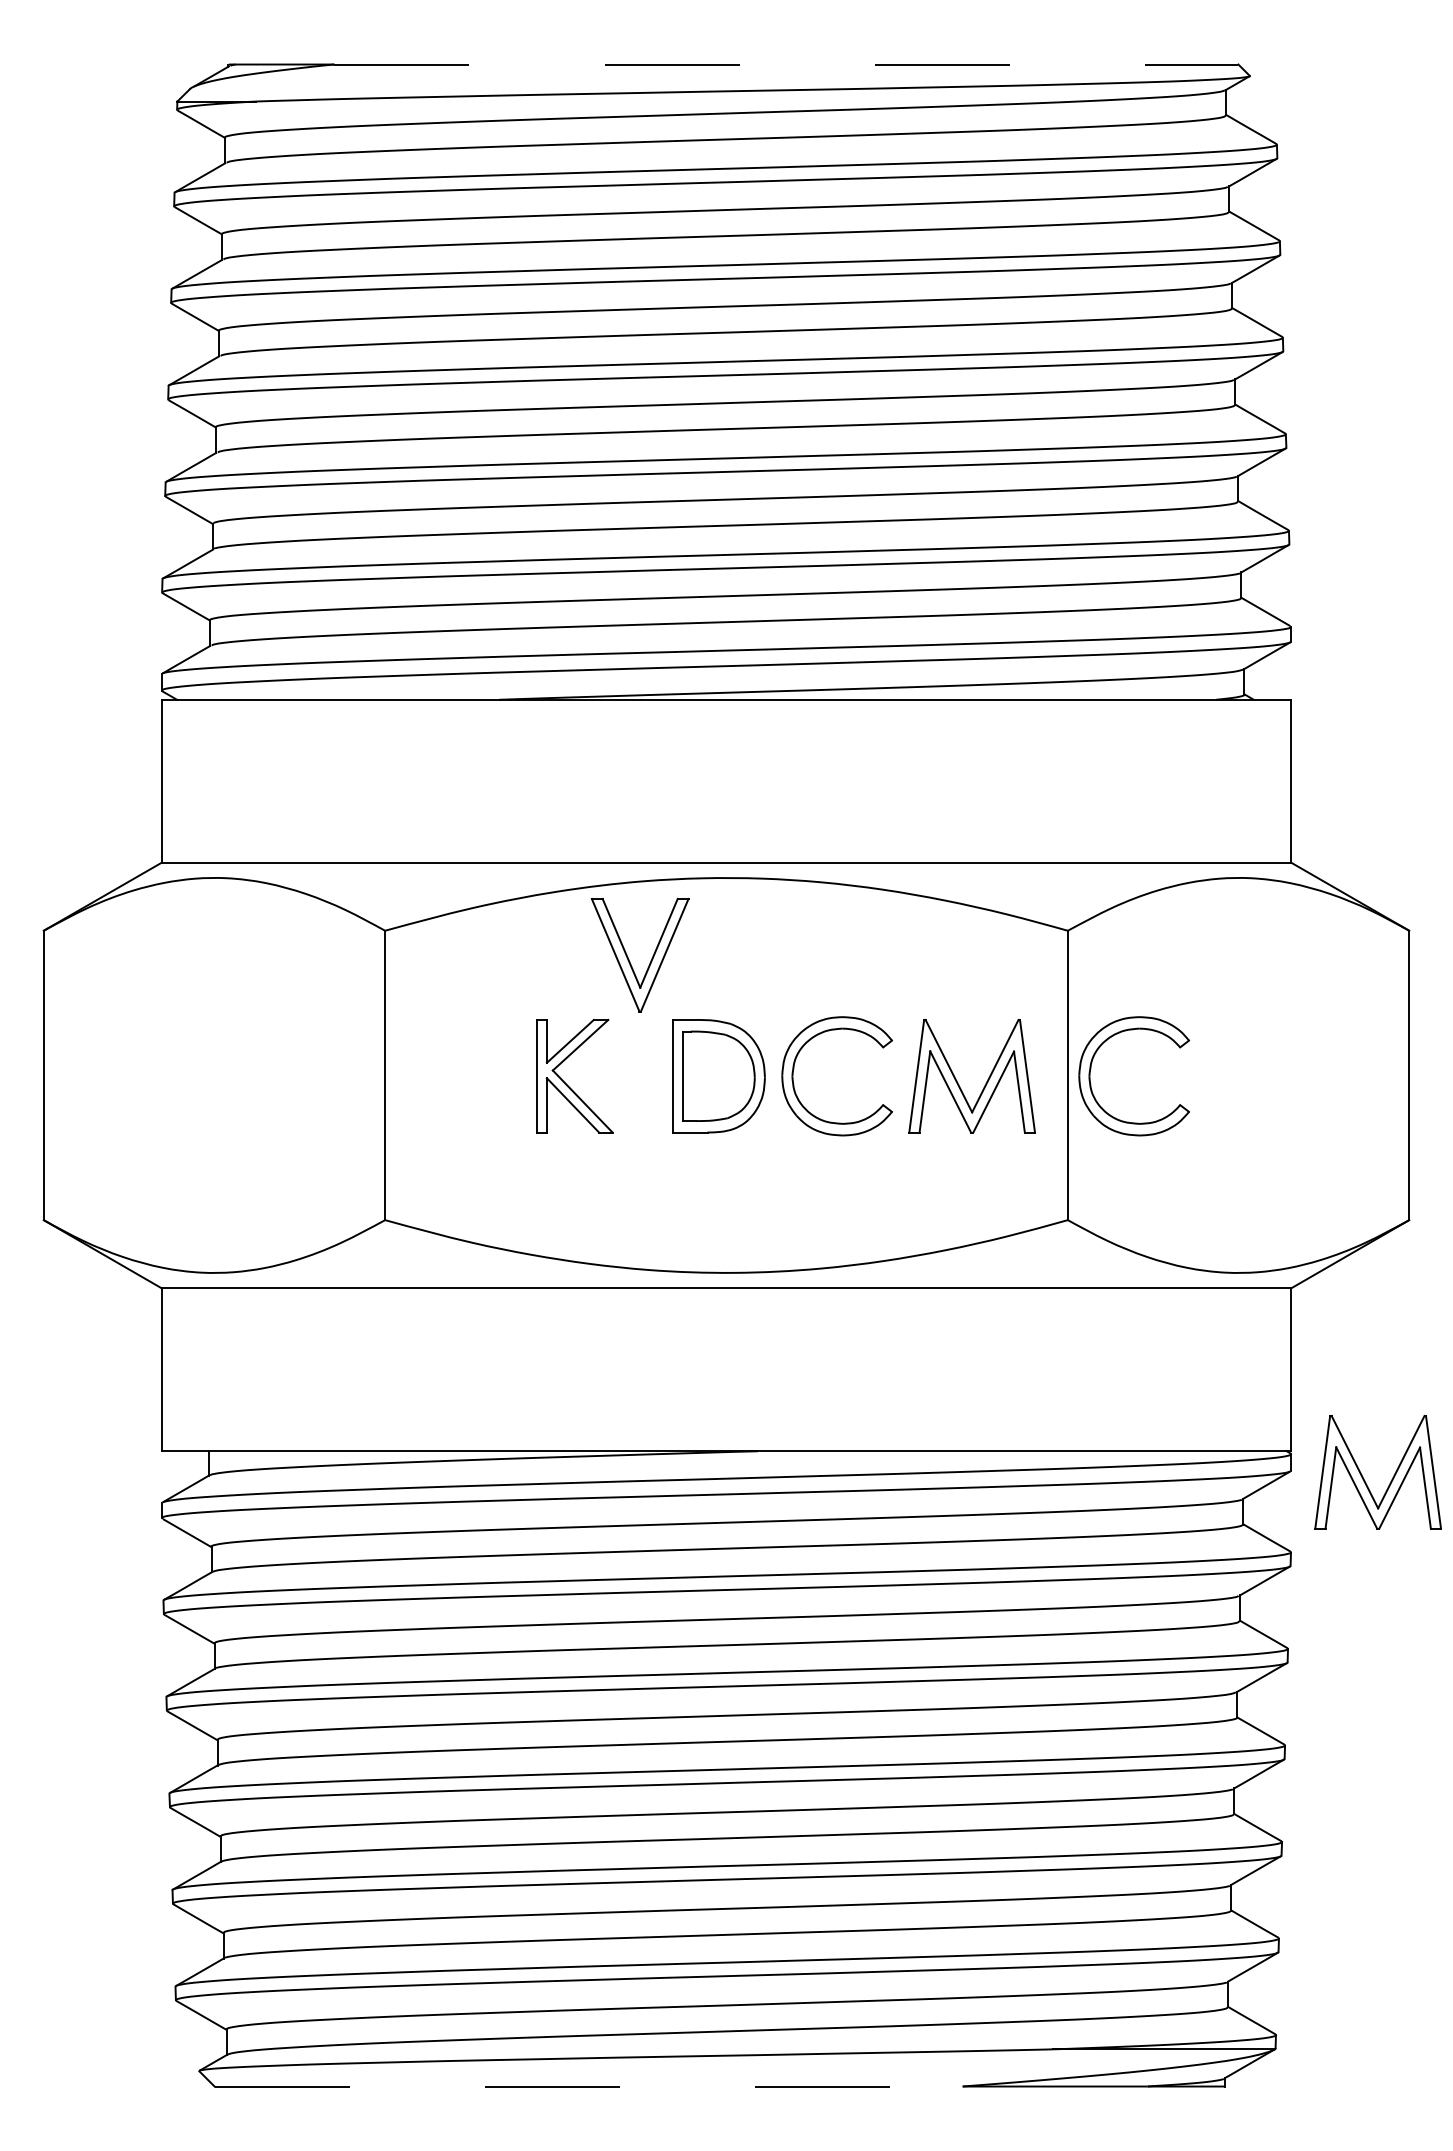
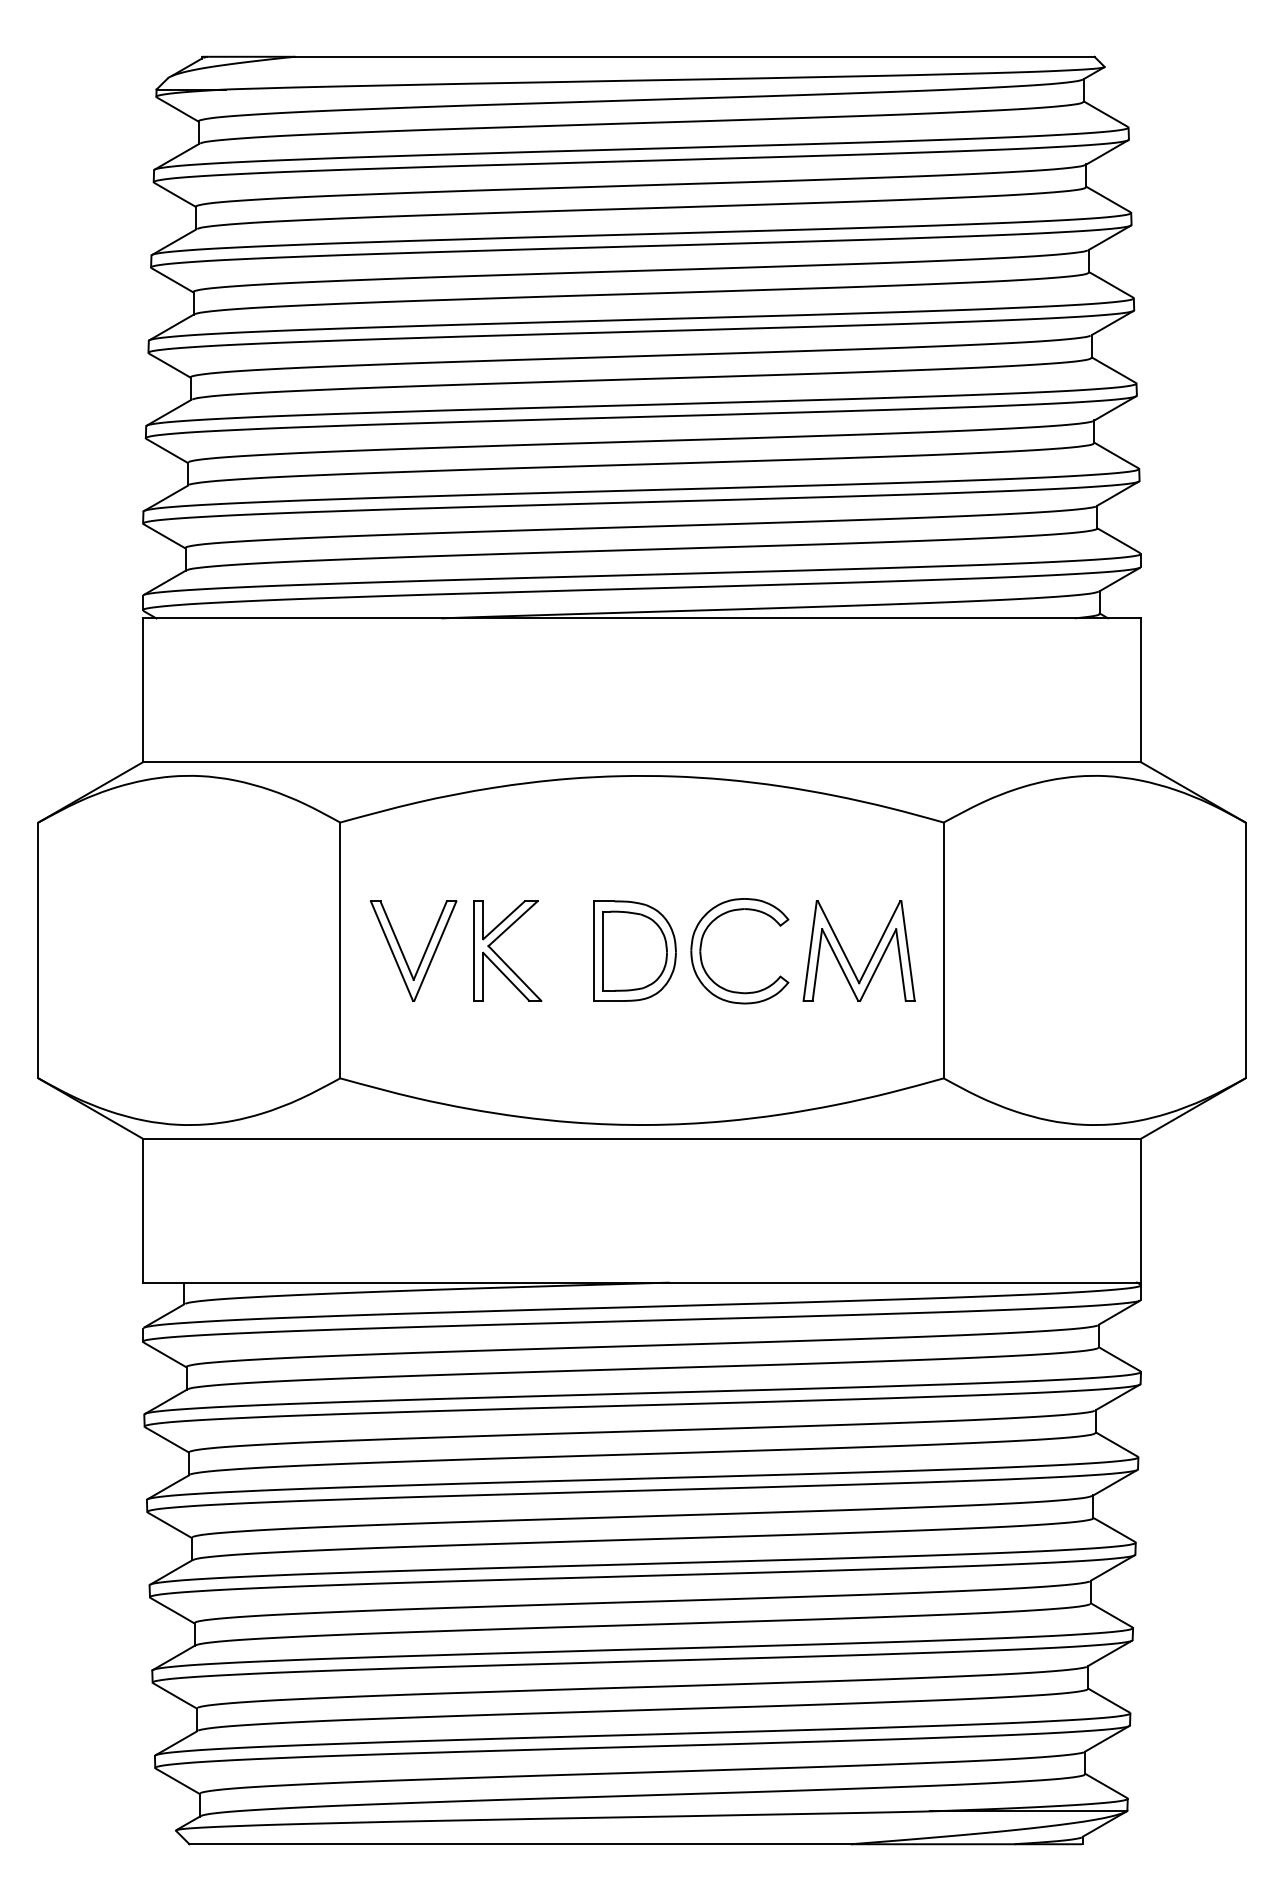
line: (786, 64) -> (695, 56), dashed -> solid
part: (629, 959) -> (404, 954), moved
part: (1091, 1069) -> (964, 945), removed
part: (1364, 1478) -> (1205, 1306), removed
line: (589, 2086) -> (520, 1844), dashed -> solid

